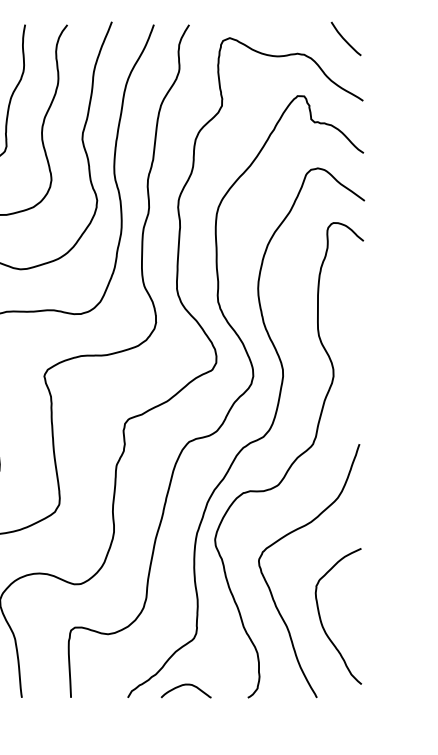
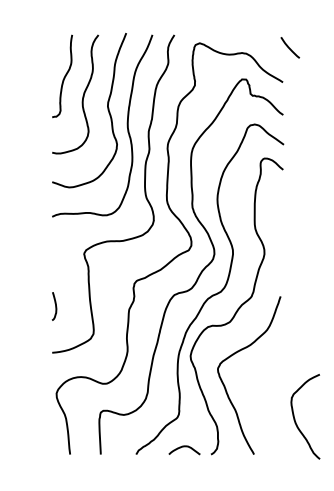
curve: (344, 38) -> (289, 47), moved
curve: (322, 619) -> (295, 418), moved
curve: (186, 686) -> (184, 447), moved

